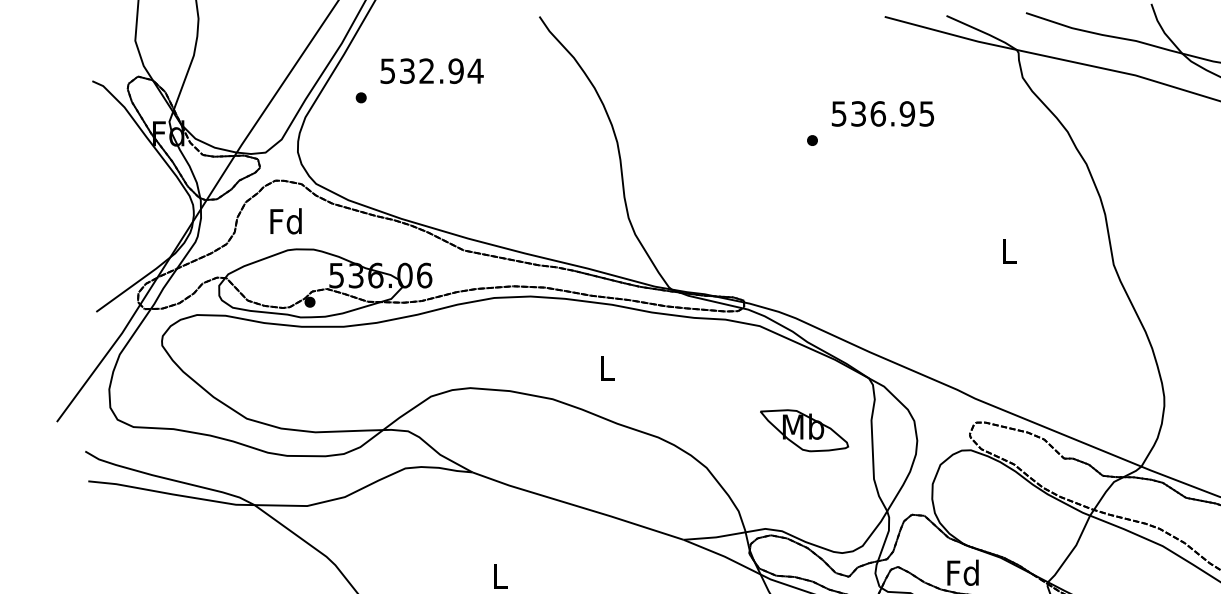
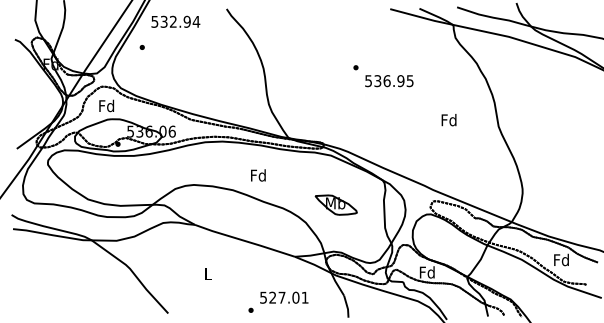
text: (431, 70) -> (175, 21), moved
text: (883, 114) -> (389, 81), moved
text: (1007, 252) -> (448, 120), L -> Fd
text: (606, 368) -> (258, 175), L -> Fd
part: (803, 429) -> (335, 204), moved

